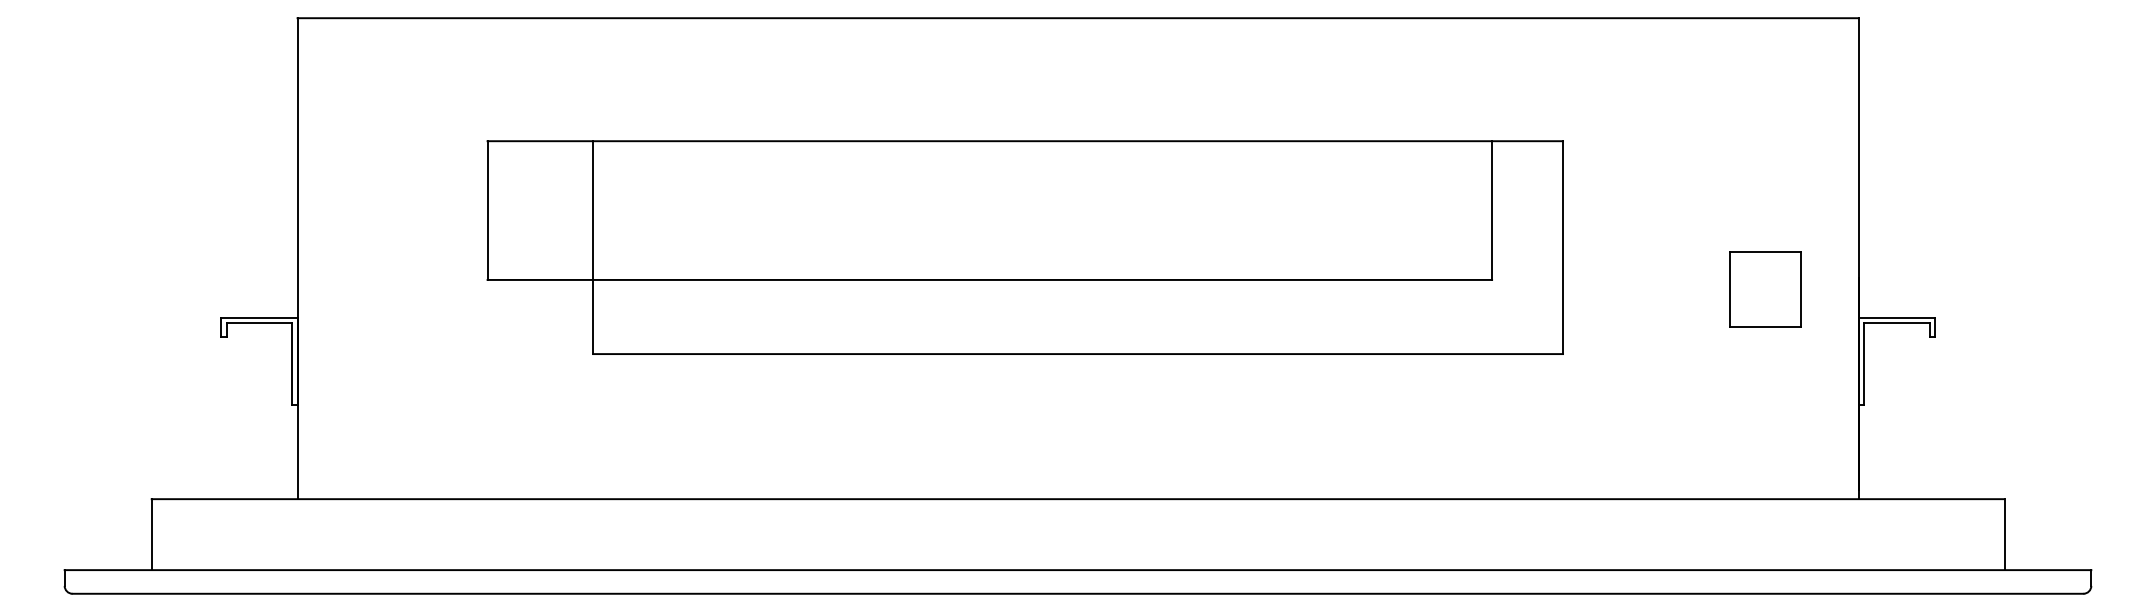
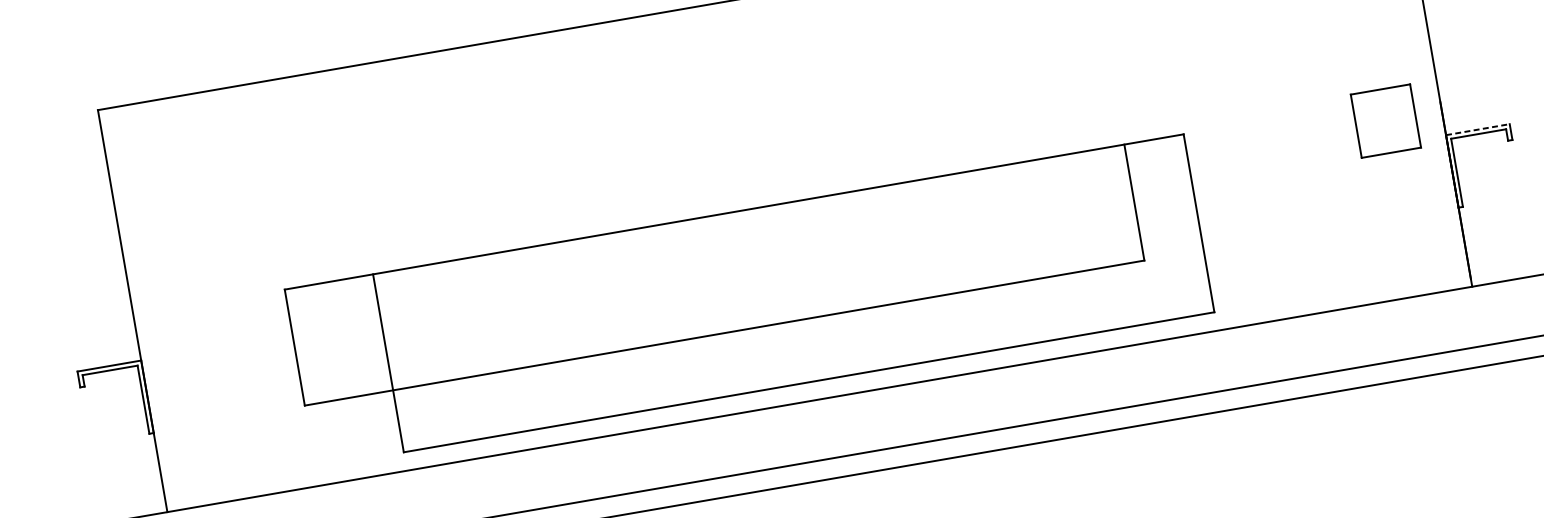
part: (1024, 247) -> (748, 300), moved
part: (1765, 289) -> (1385, 121), moved
line: (1897, 317) -> (1478, 129), solid -> dashed

